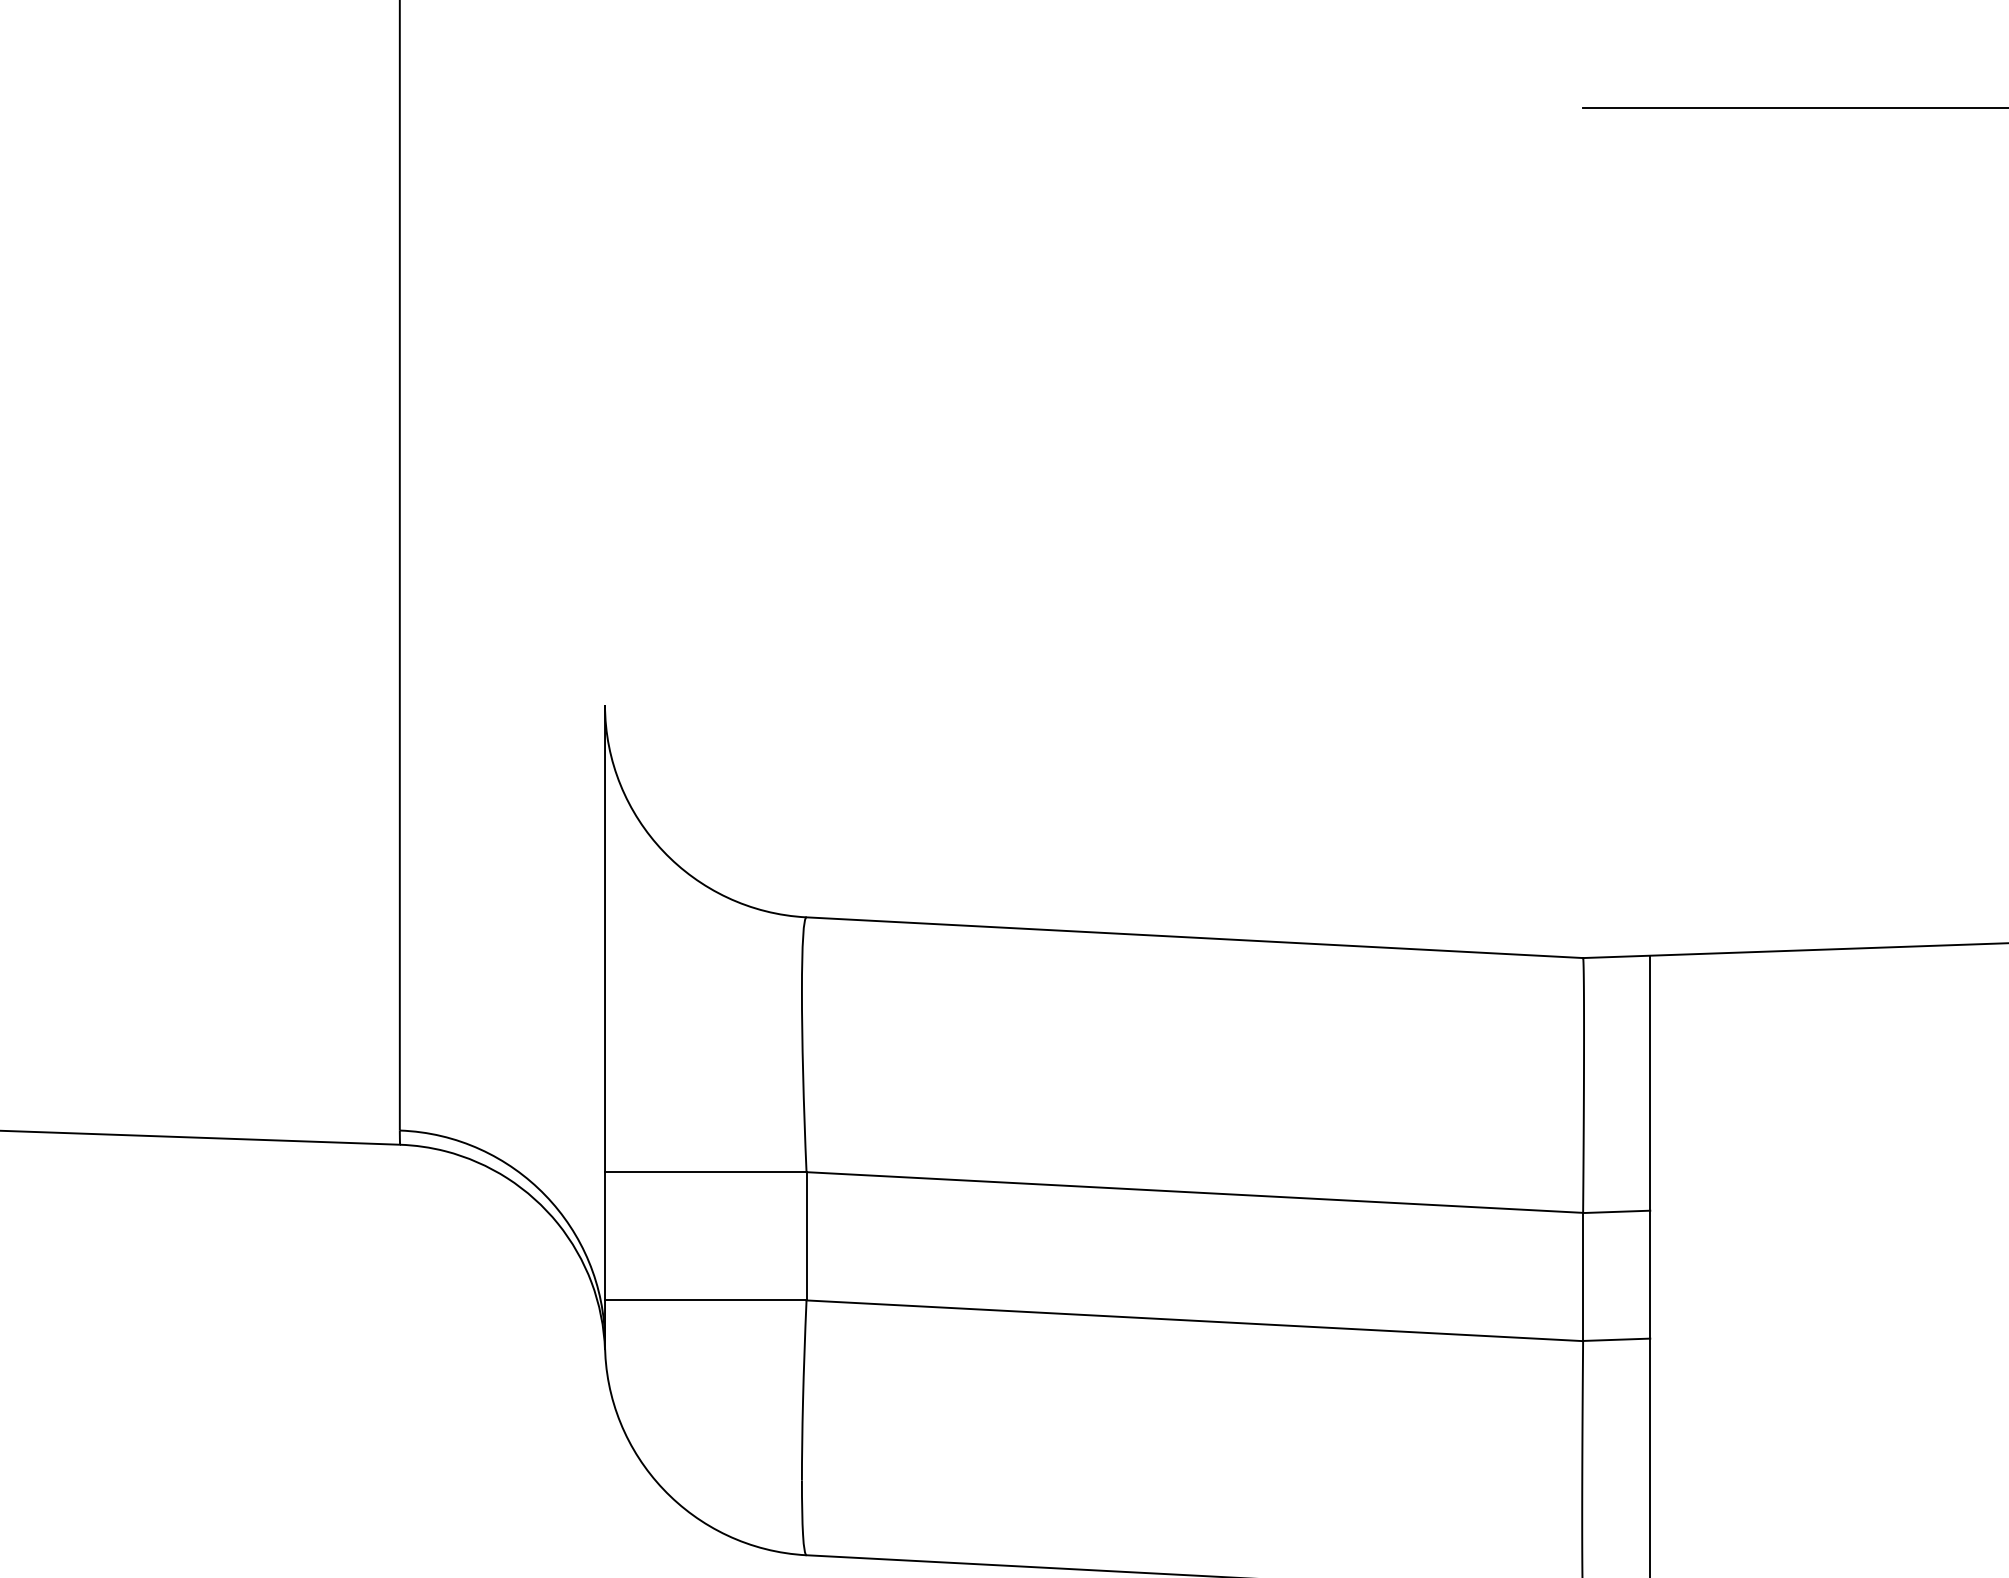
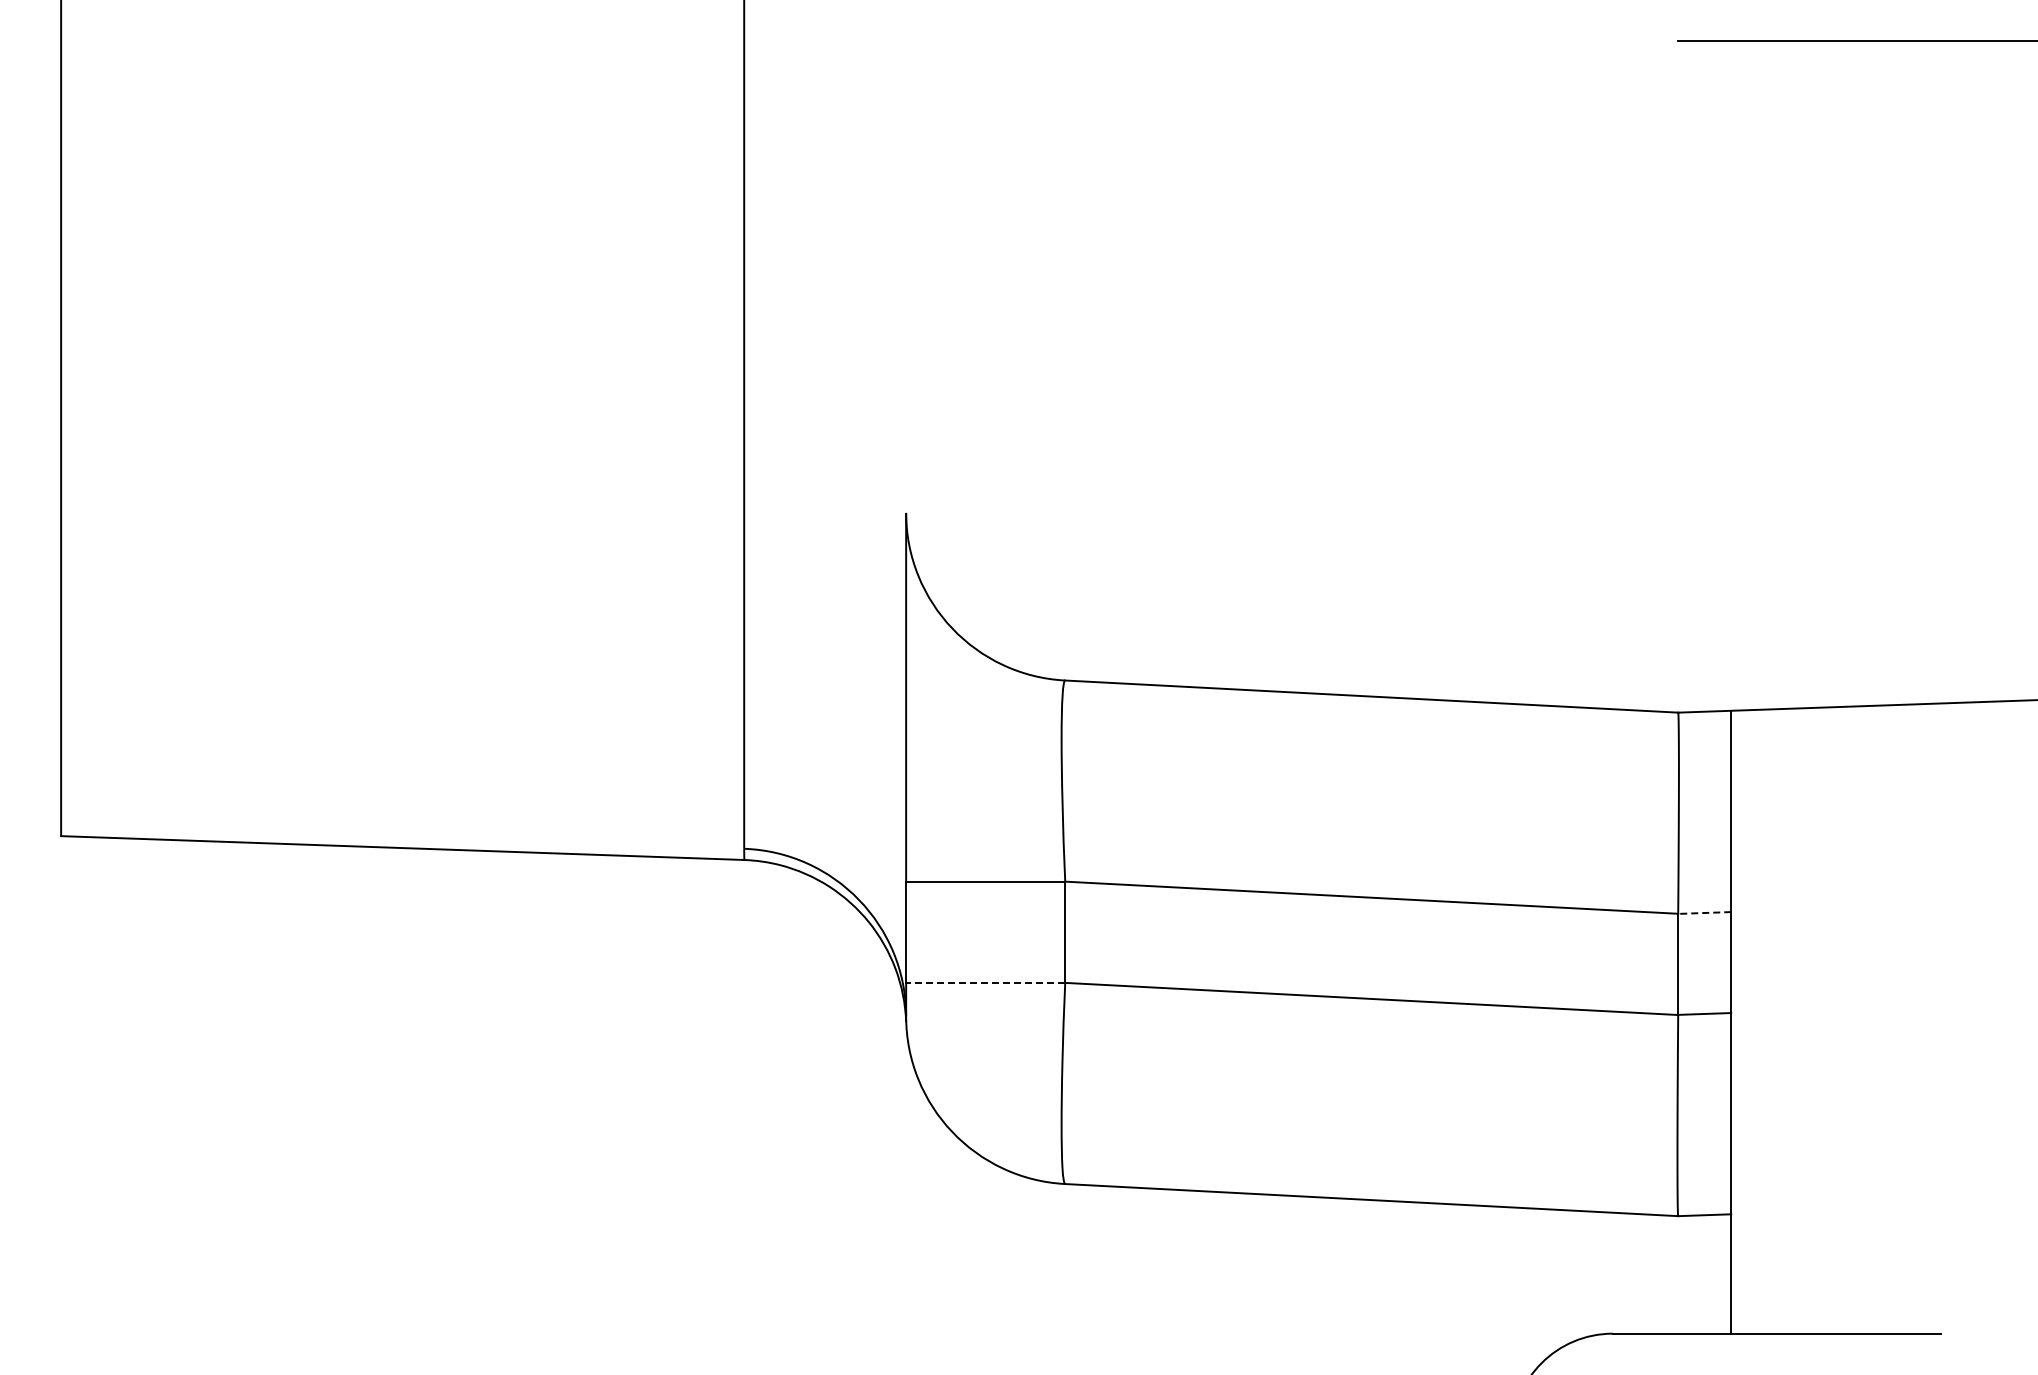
line: (1616, 1211) -> (1704, 912), solid -> dashed
line: (705, 1299) -> (985, 982), solid -> dashed

